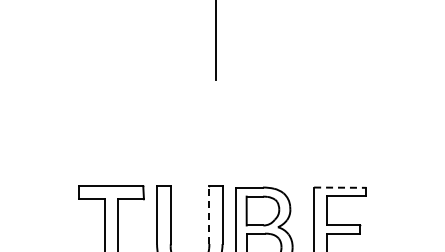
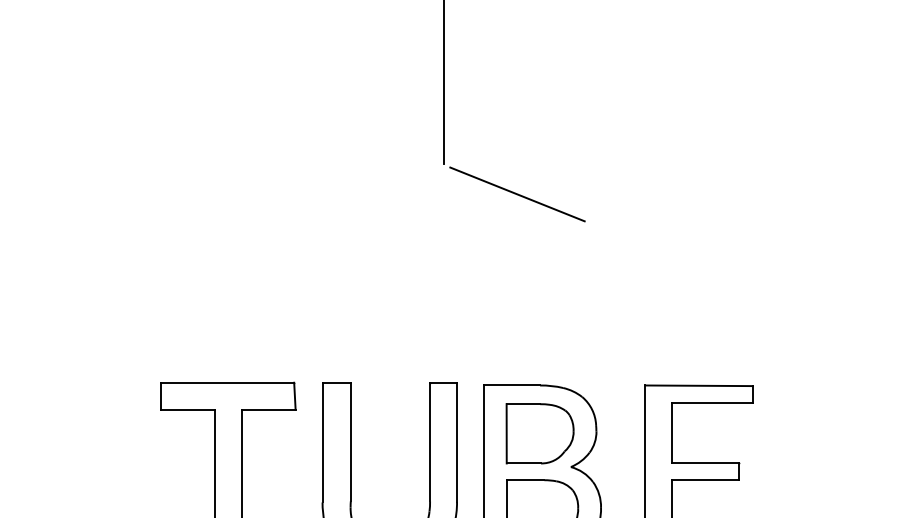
line: (251, 94) -> (516, 194), added
line: (340, 187) -> (699, 385), dashed -> solid
line: (209, 215) -> (430, 442), dashed -> solid

